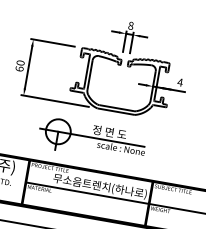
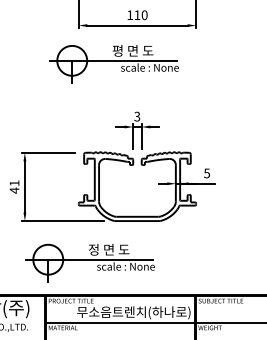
text: (131, 25) -> (137, 116), 8 -> 3
text: (20, 65) -> (14, 186), 60 -> 41
text: (179, 82) -> (206, 173), 4 -> 5
part: (91, 139) -> (89, 262), moved

